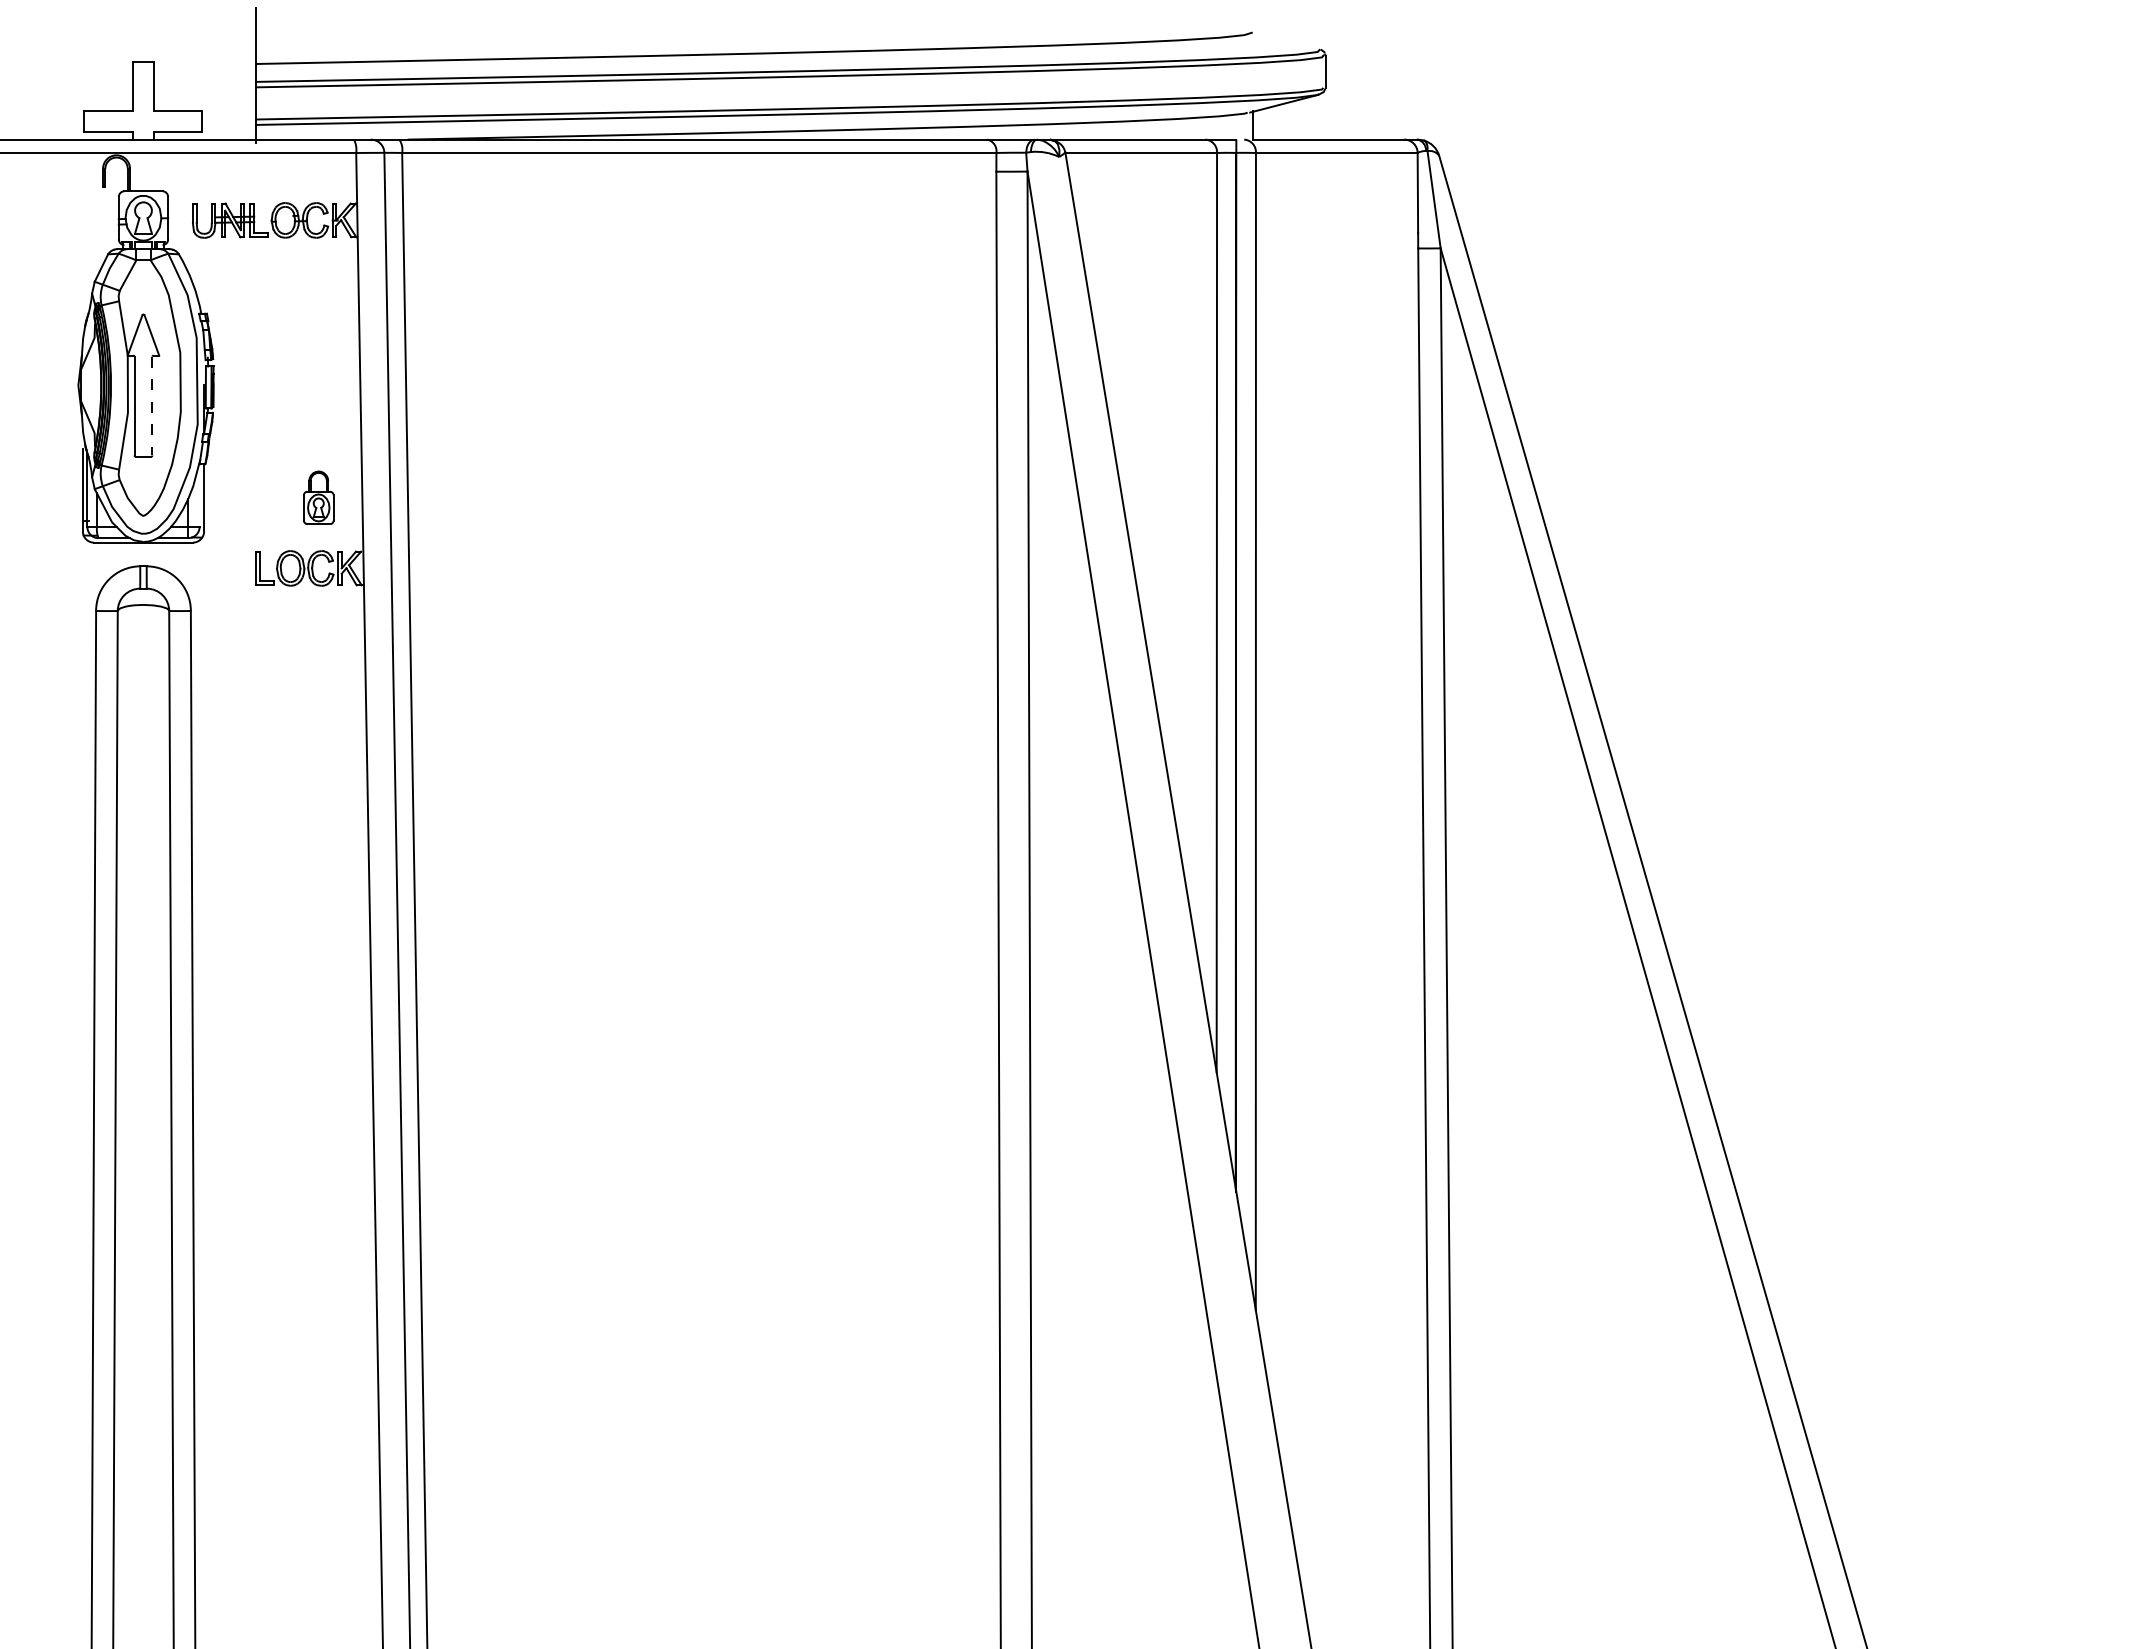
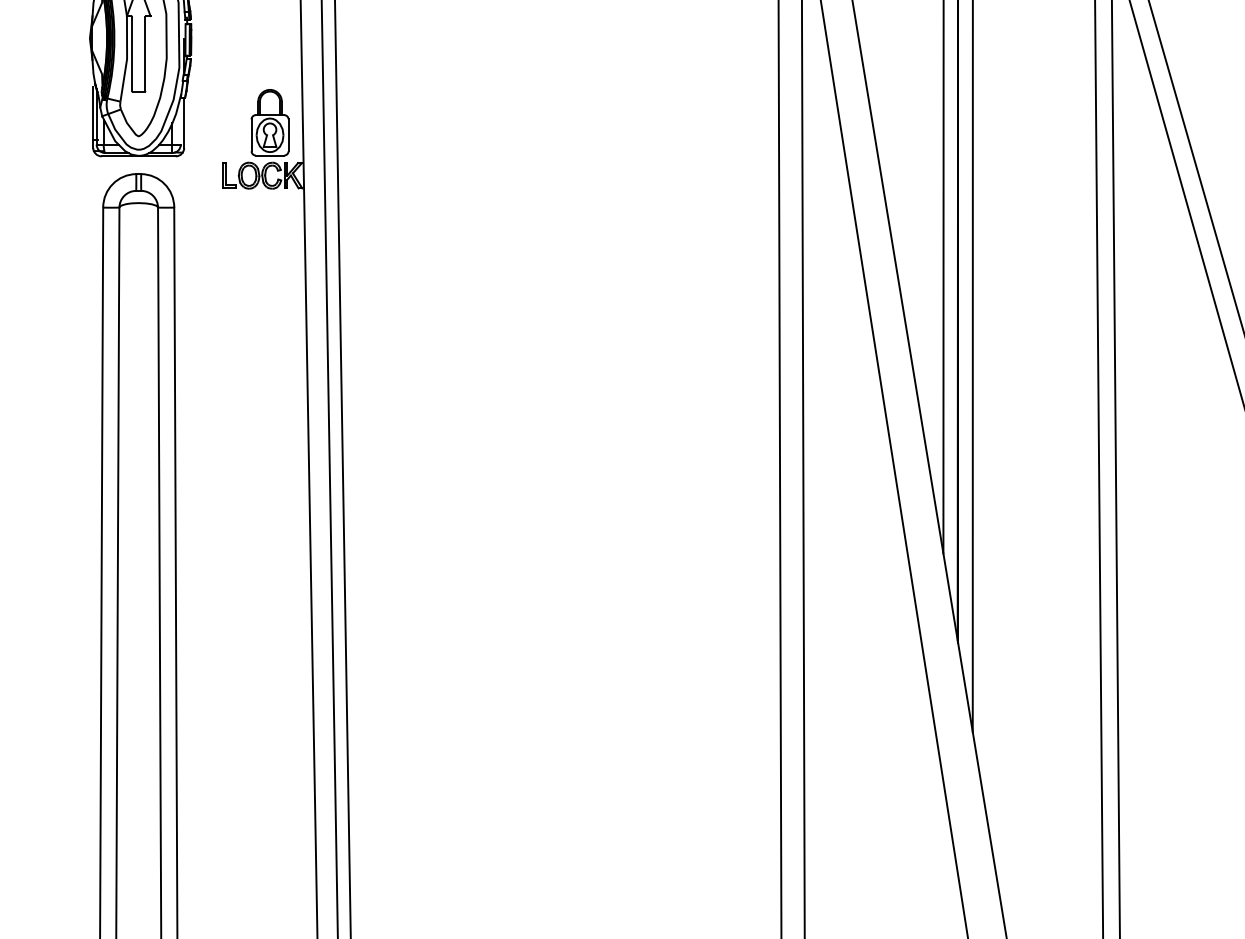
line: (152, 406) -> (145, 54), dashed -> solid
part: (318, 497) -> (269, 122), size x1.67

